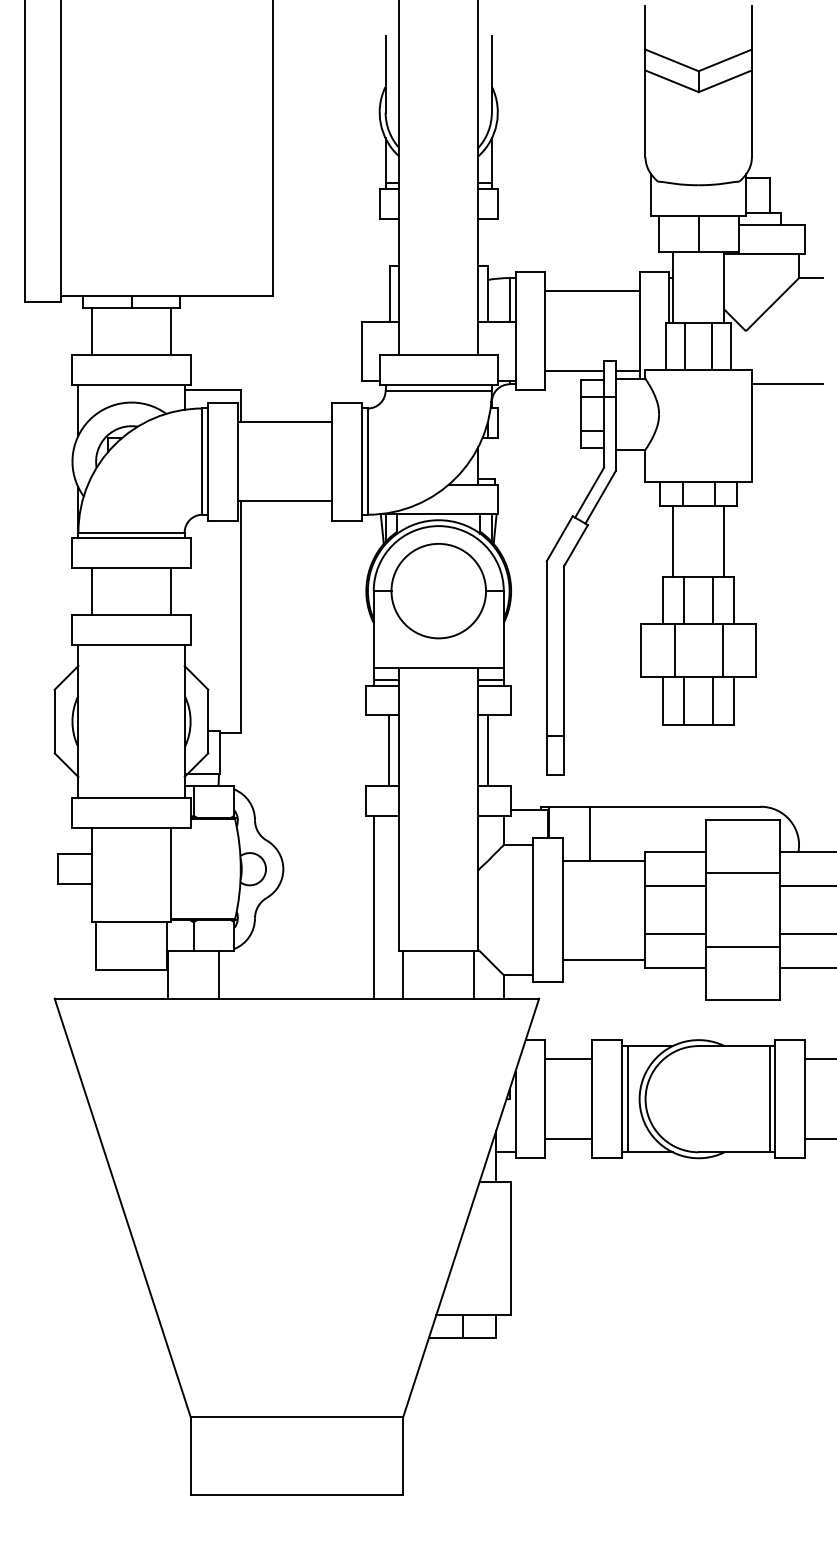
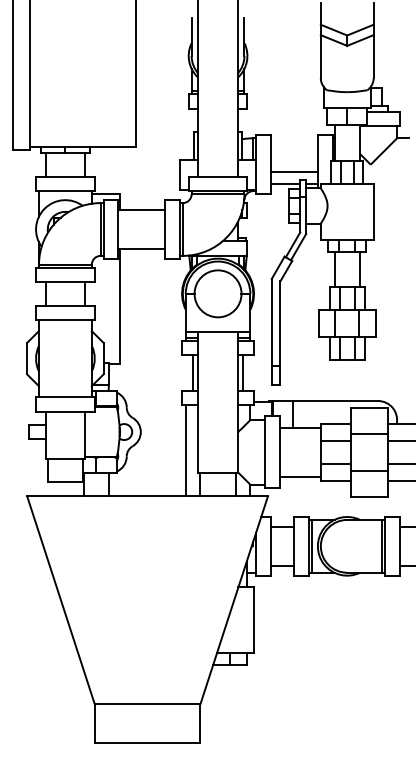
line: (590, 290) -> (293, 171), moved
line: (785, 385) -> (390, 191), removed

